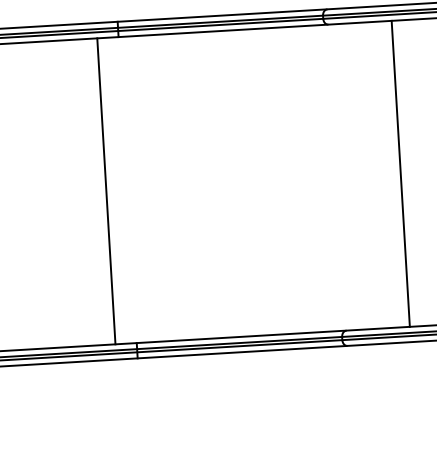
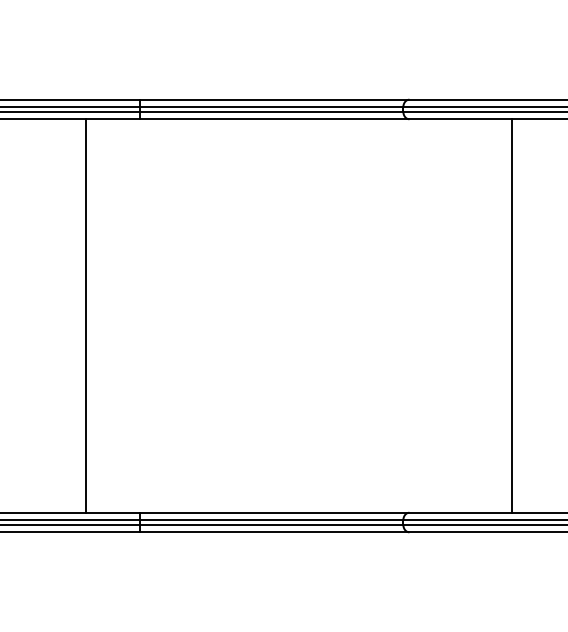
line: (400, 173) -> (511, 315), moved
line: (106, 190) -> (86, 315), moved

